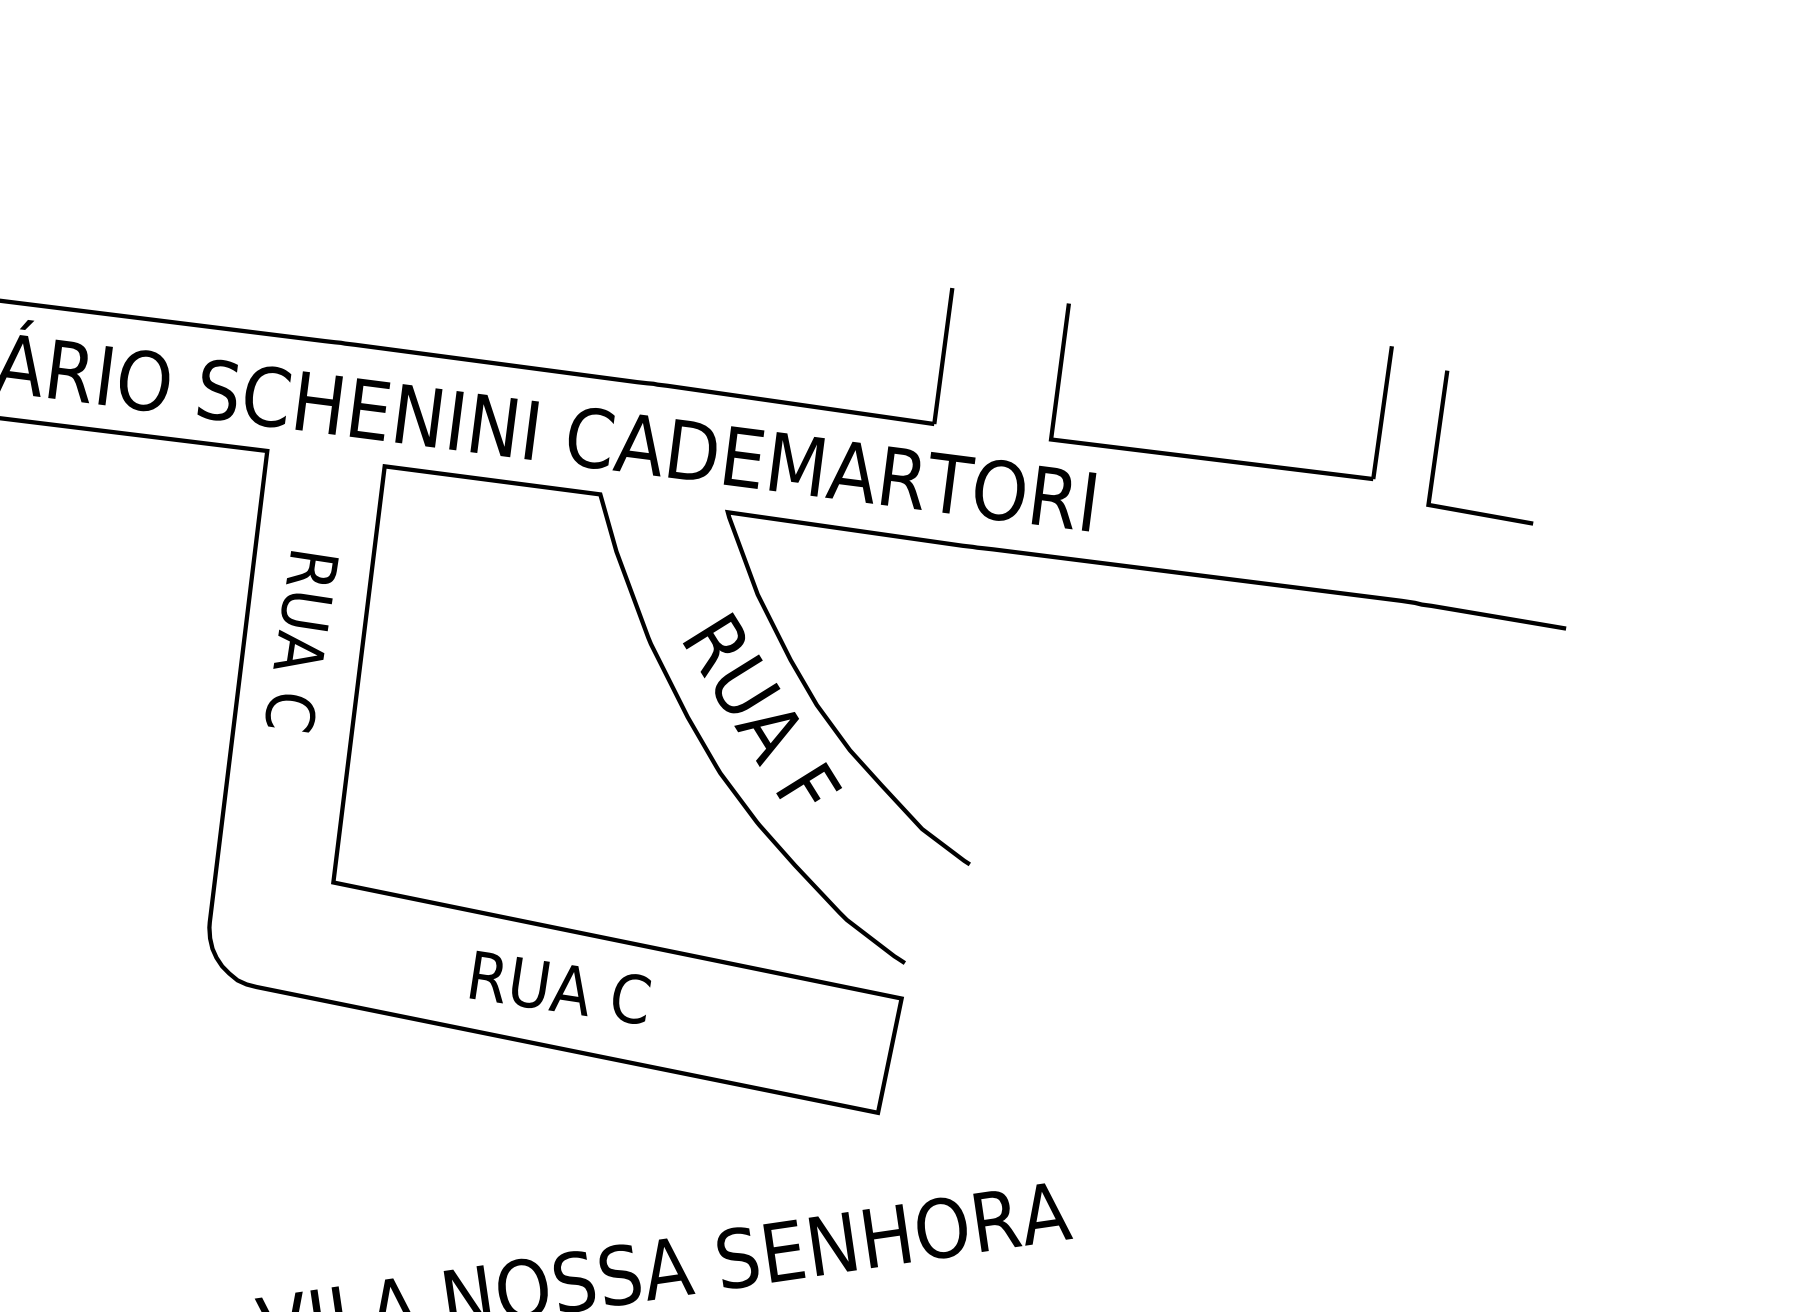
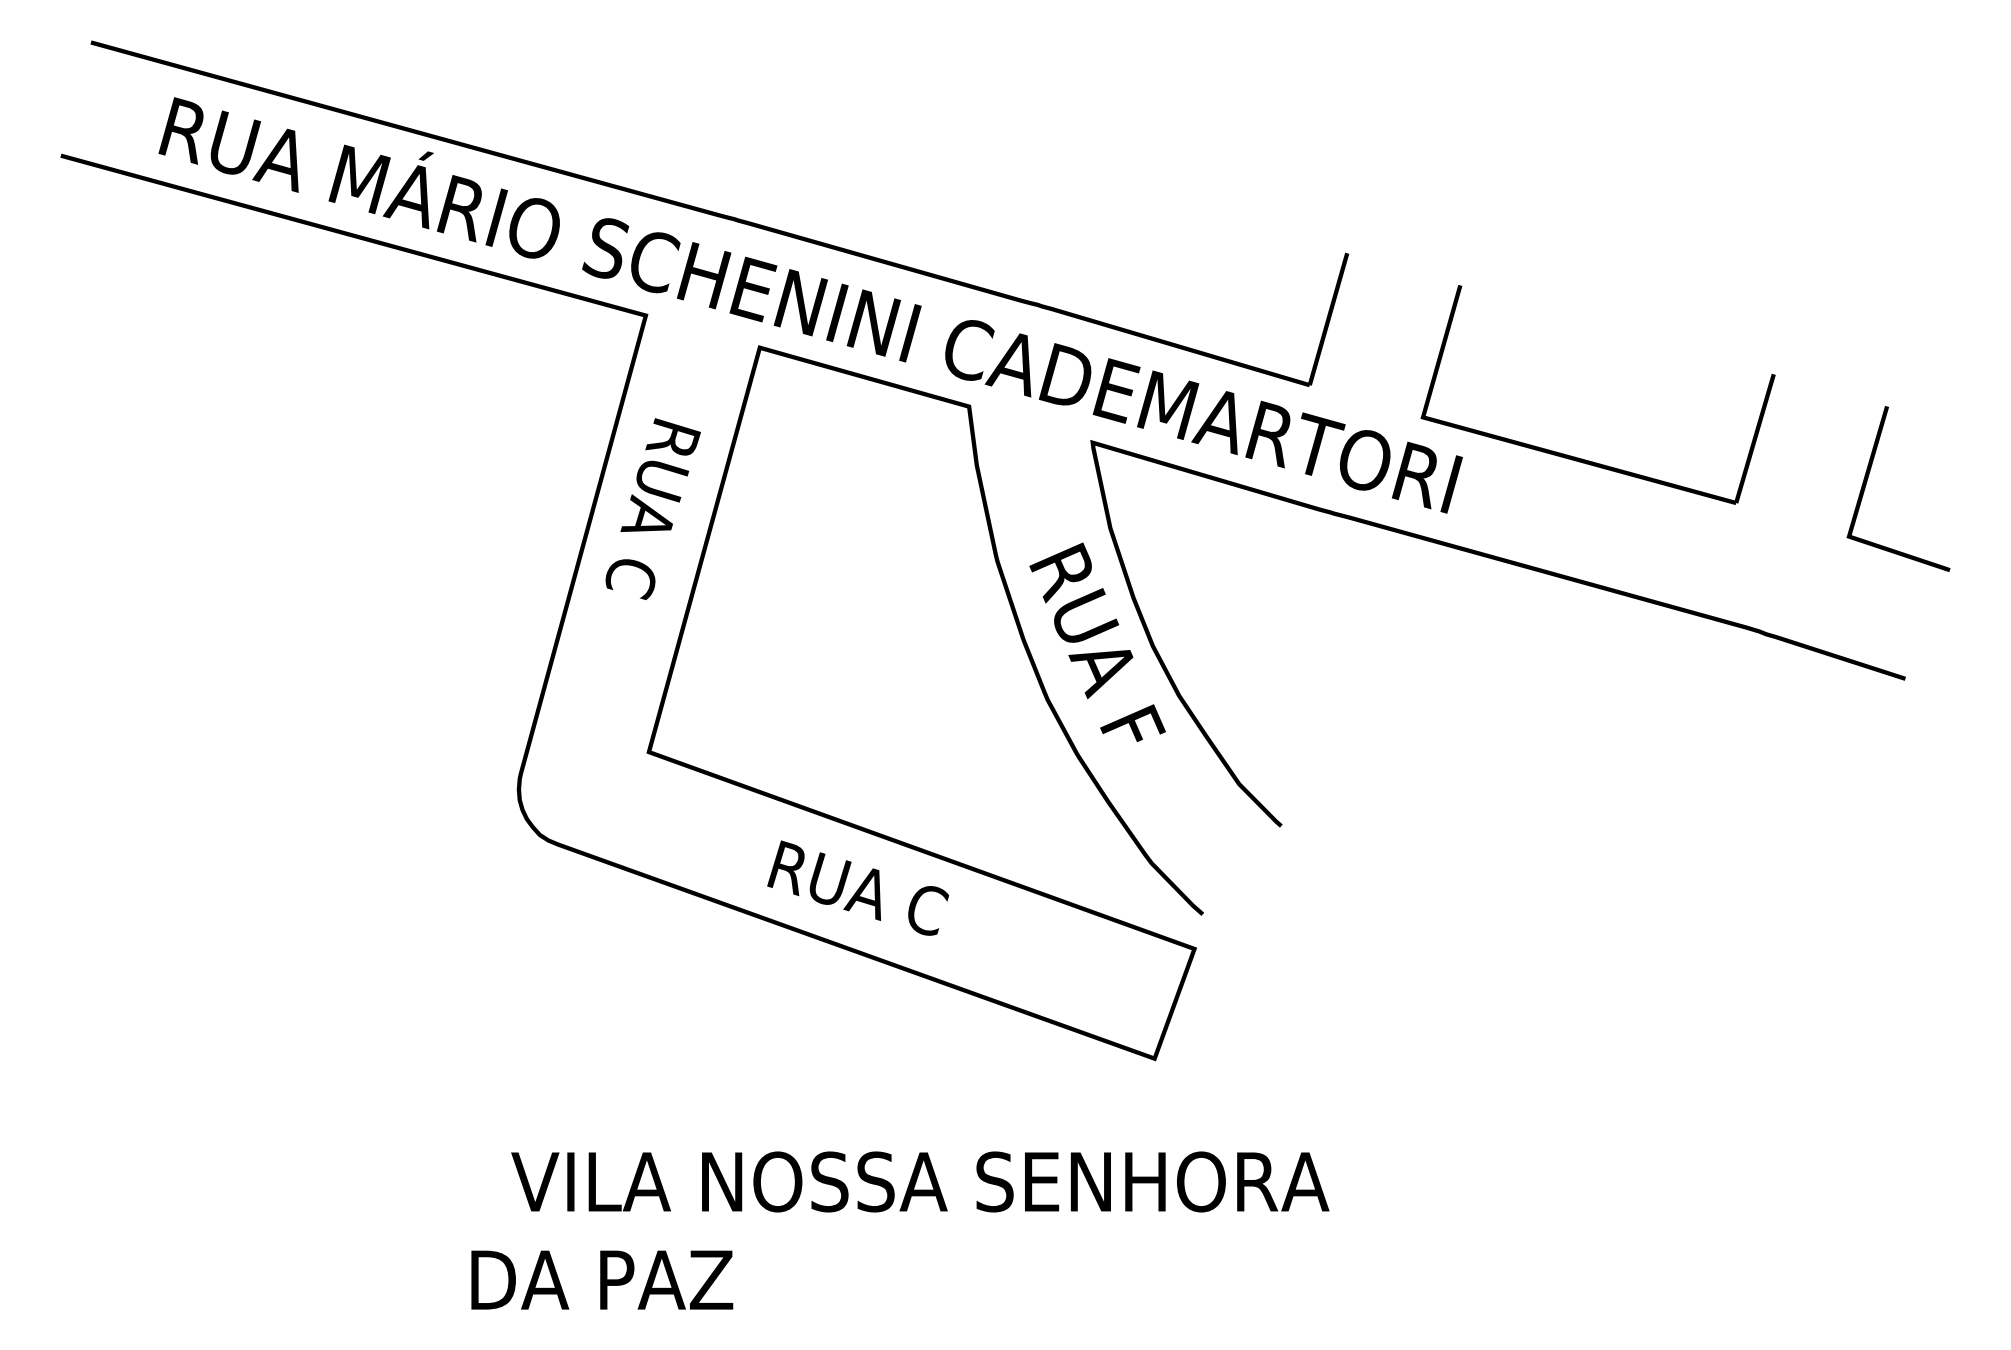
line: (1438, 448) -> (1867, 482), moved

